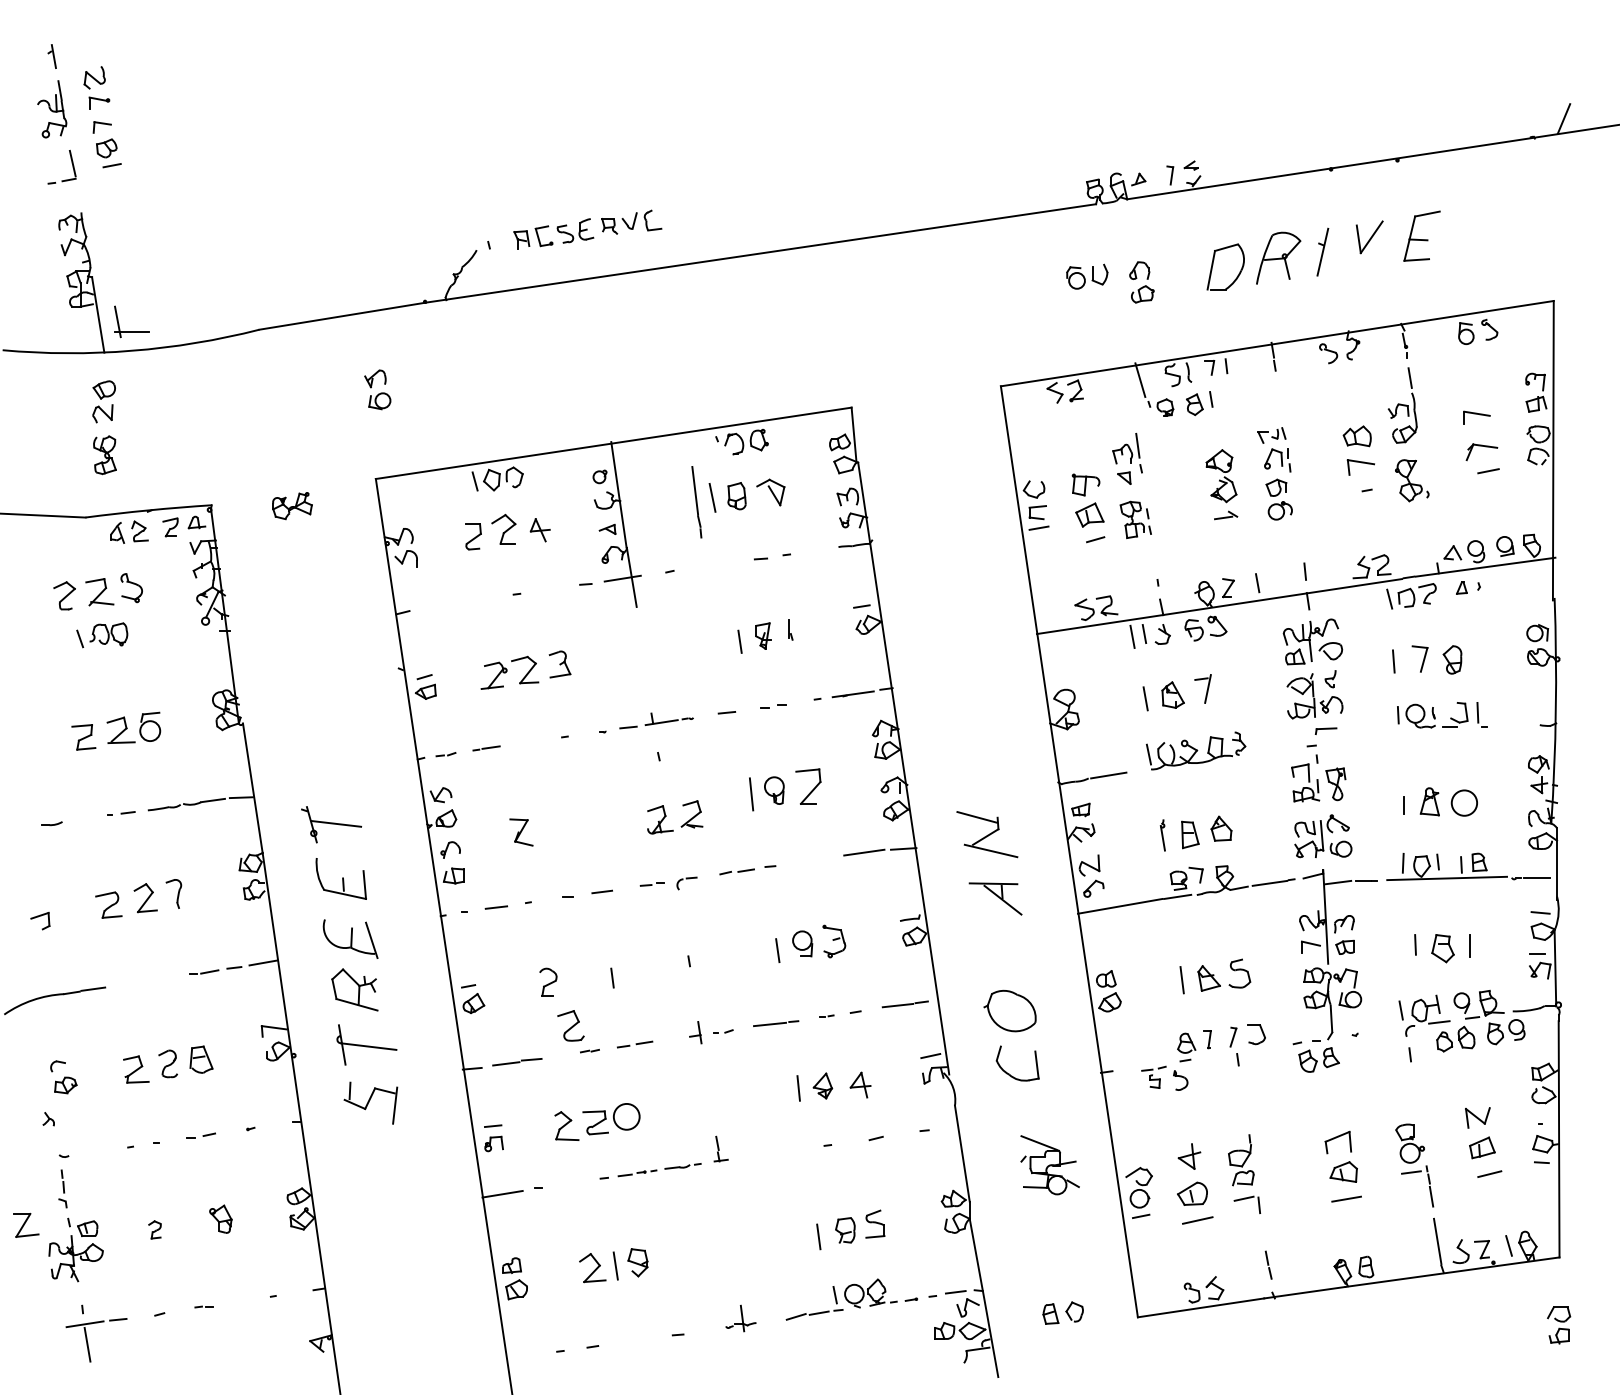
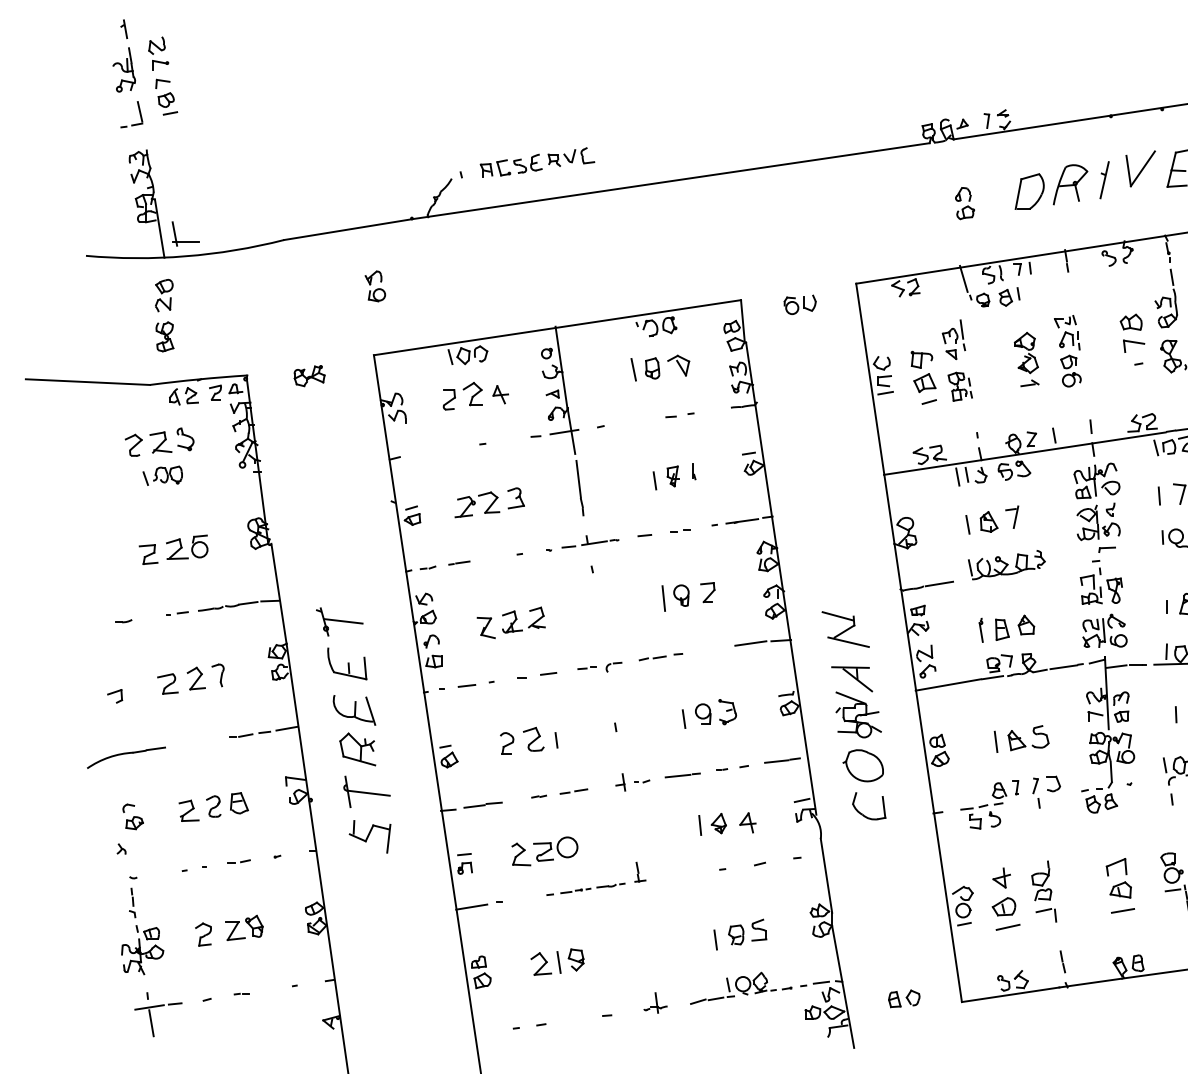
part: (1369, 236) -> (1140, 168), size x1.43
part: (1087, 276) -> (800, 304), moved
line: (696, 502) -> (579, 488), moved
part: (808, 786) -> (707, 592), size x0.71
part: (666, 816) -> (517, 619), moved
part: (570, 1025) -> (533, 739), moved
part: (1153, 1077) -> (973, 817), size x1.43
part: (1049, 1165) -> (858, 715), moved
part: (26, 1225) -> (235, 931), moved
part: (154, 1229) -> (203, 934), size x1.67

